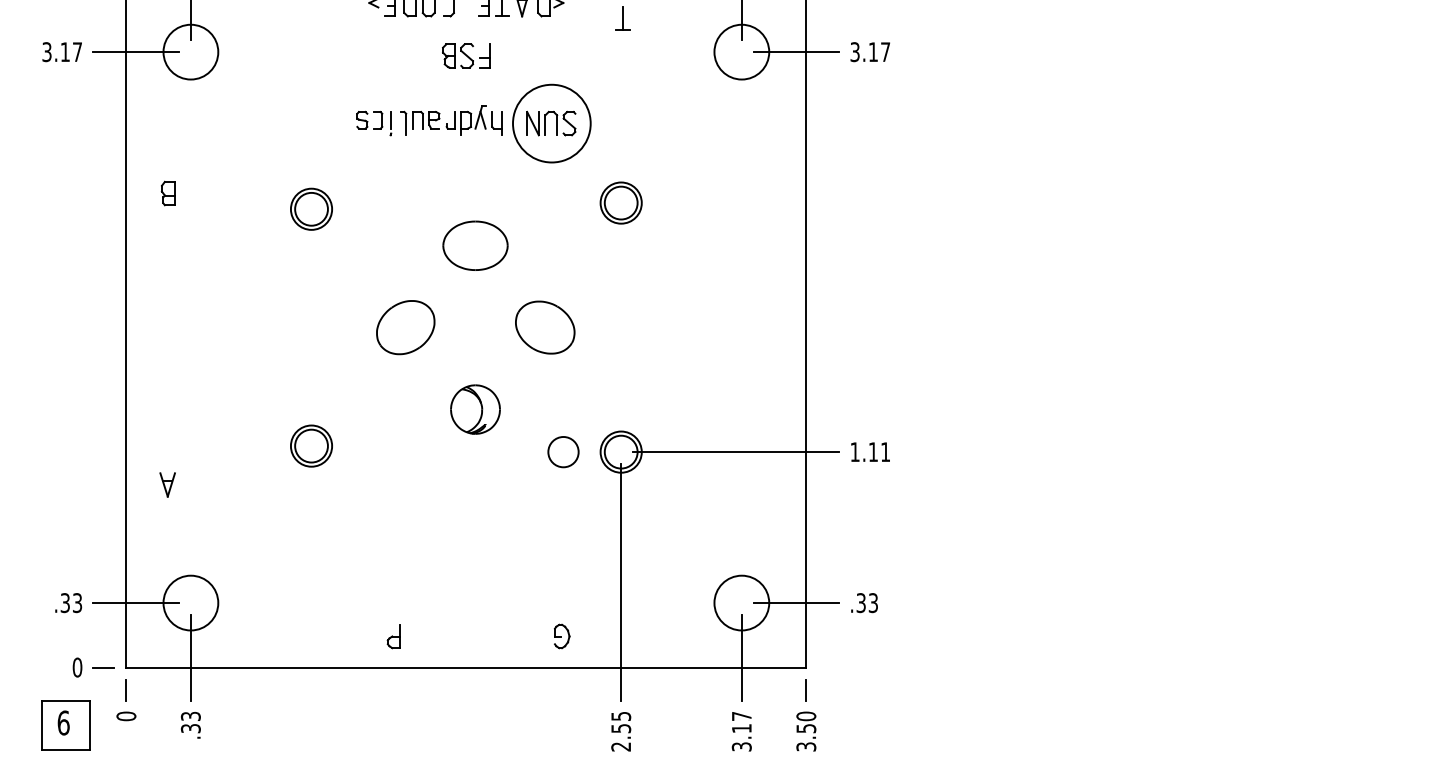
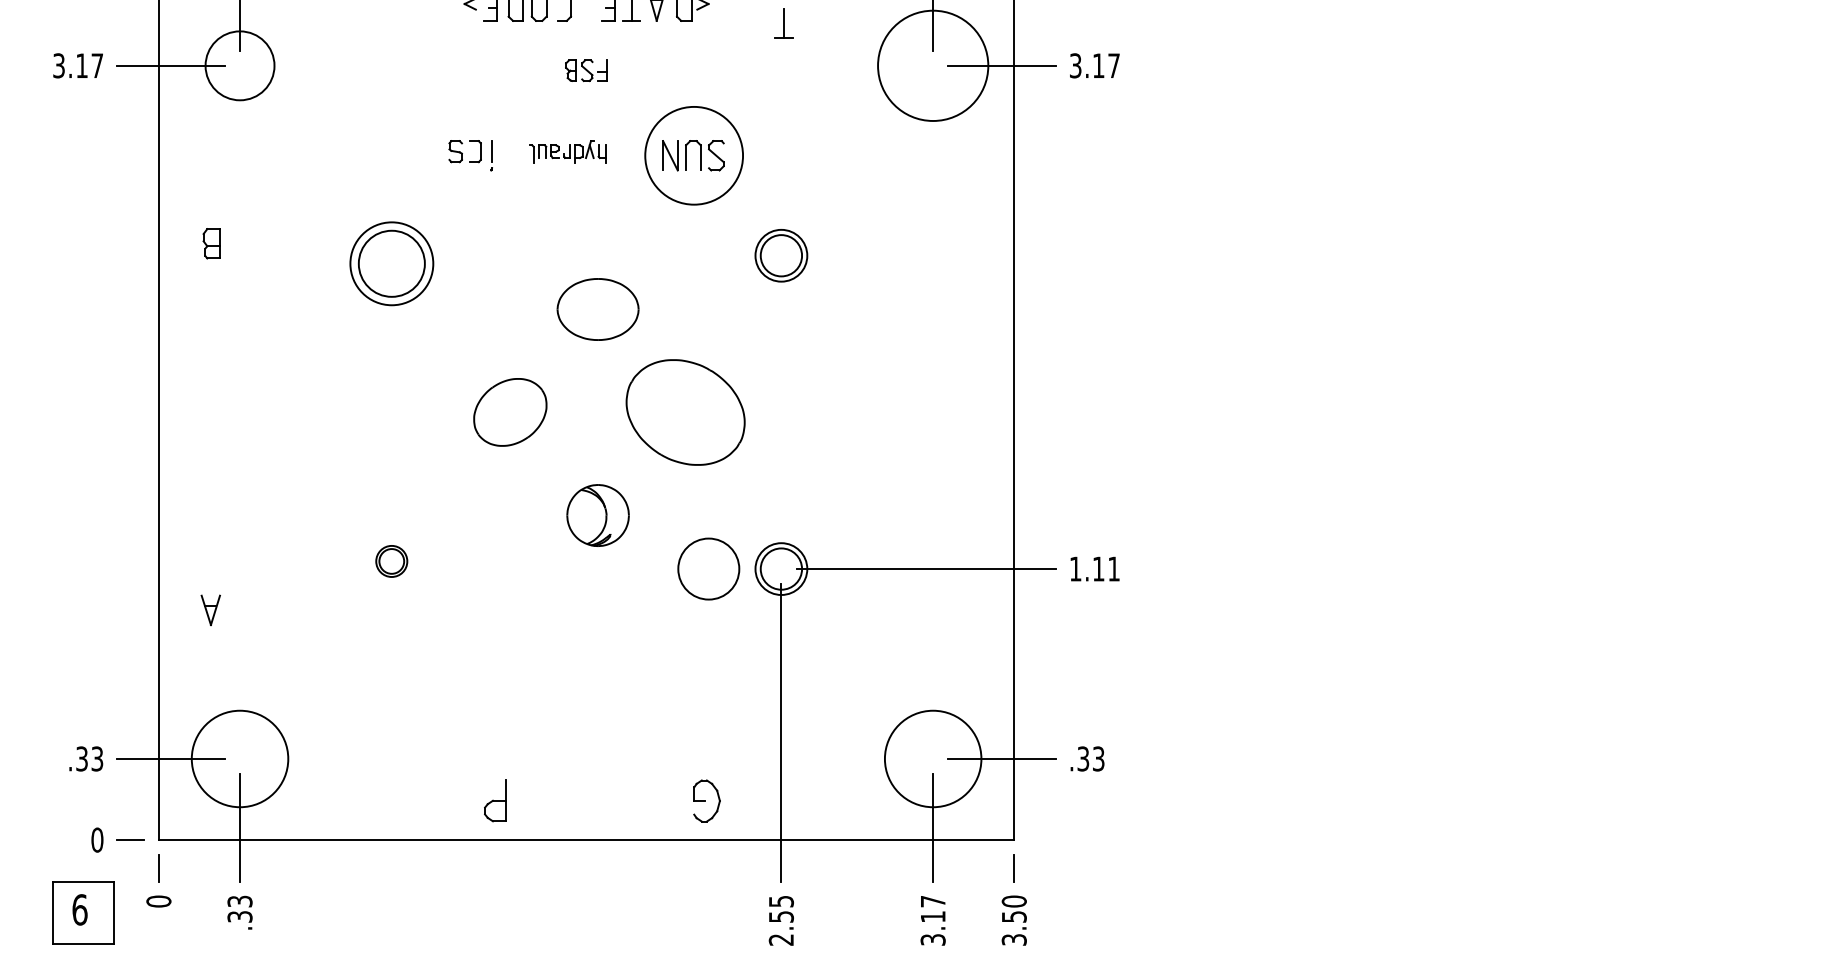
circle: (741, 51) -> (932, 65), size x1.6
part: (466, 55) -> (586, 70), size x0.7
part: (451, 120) -> (567, 151), size x0.6
part: (311, 208) -> (391, 262), size x1.6
part: (545, 327) -> (686, 412), size x1.6
part: (311, 445) -> (391, 560), size x0.6
circle: (563, 451) -> (708, 568), size x1.6
circle: (190, 602) -> (239, 758), size x1.4
circle: (741, 602) -> (932, 758), size x1.4
part: (393, 636) -> (494, 801), size x1.4
part: (562, 636) -> (707, 801), size x1.4

